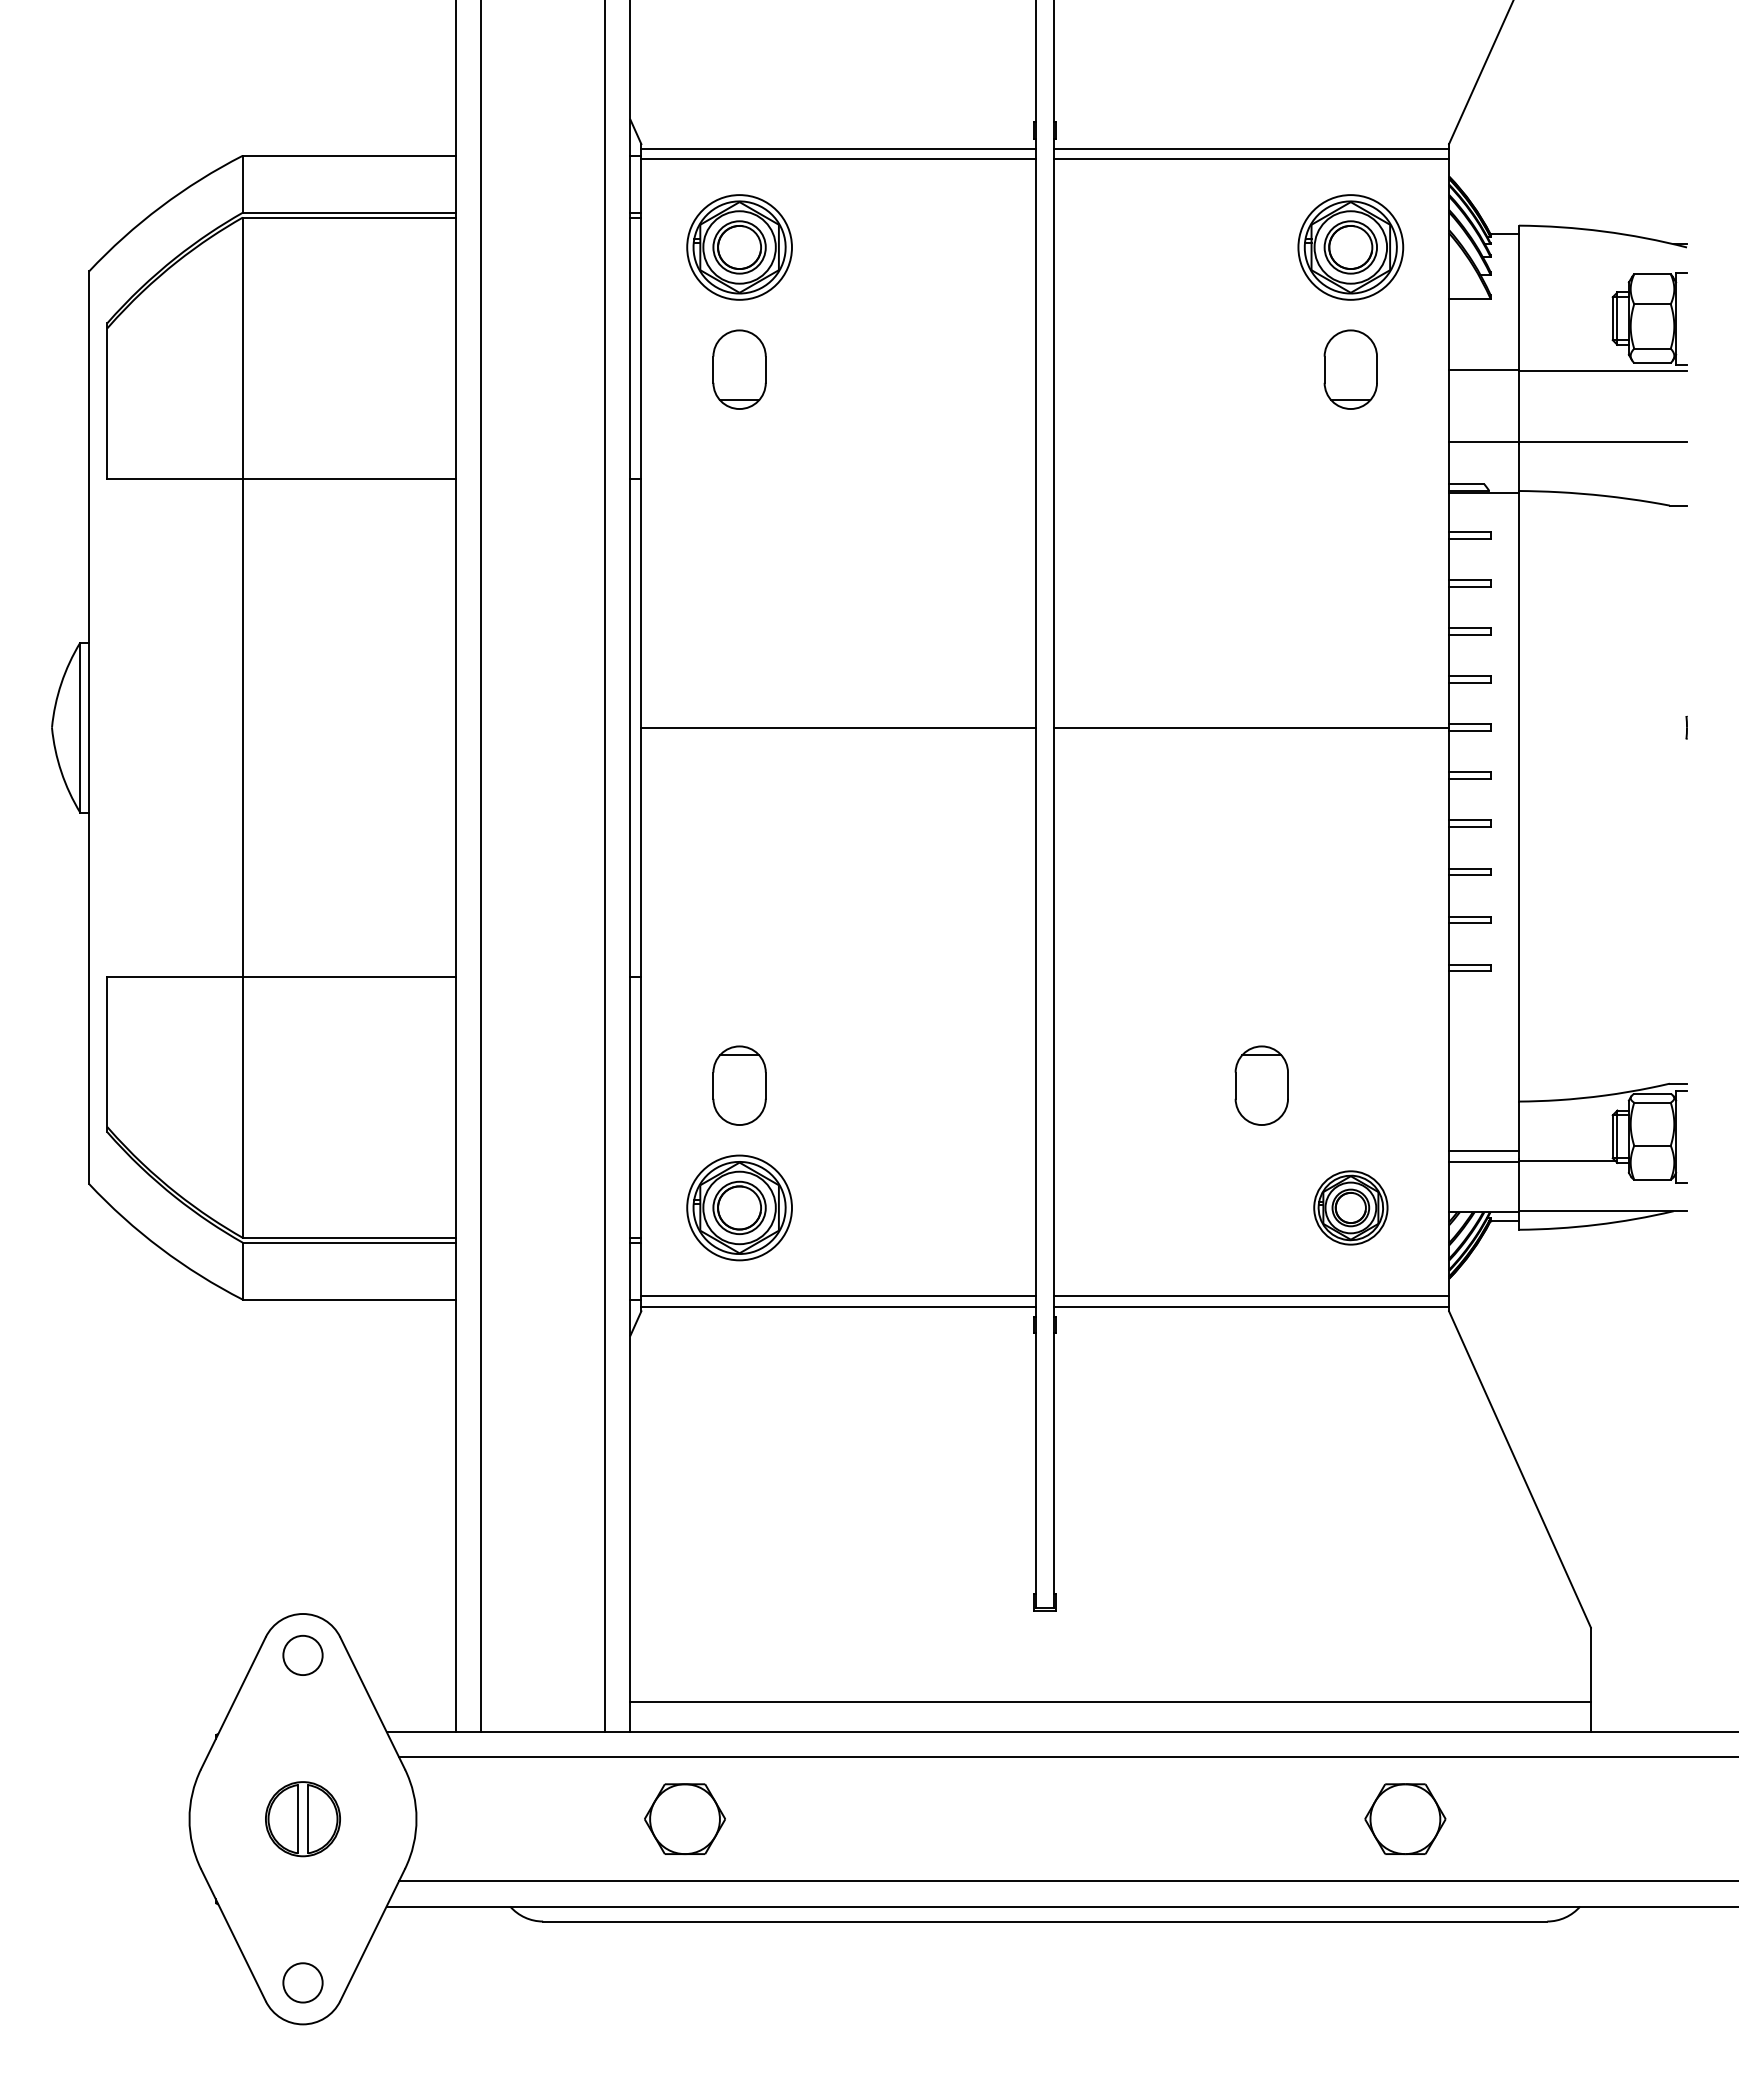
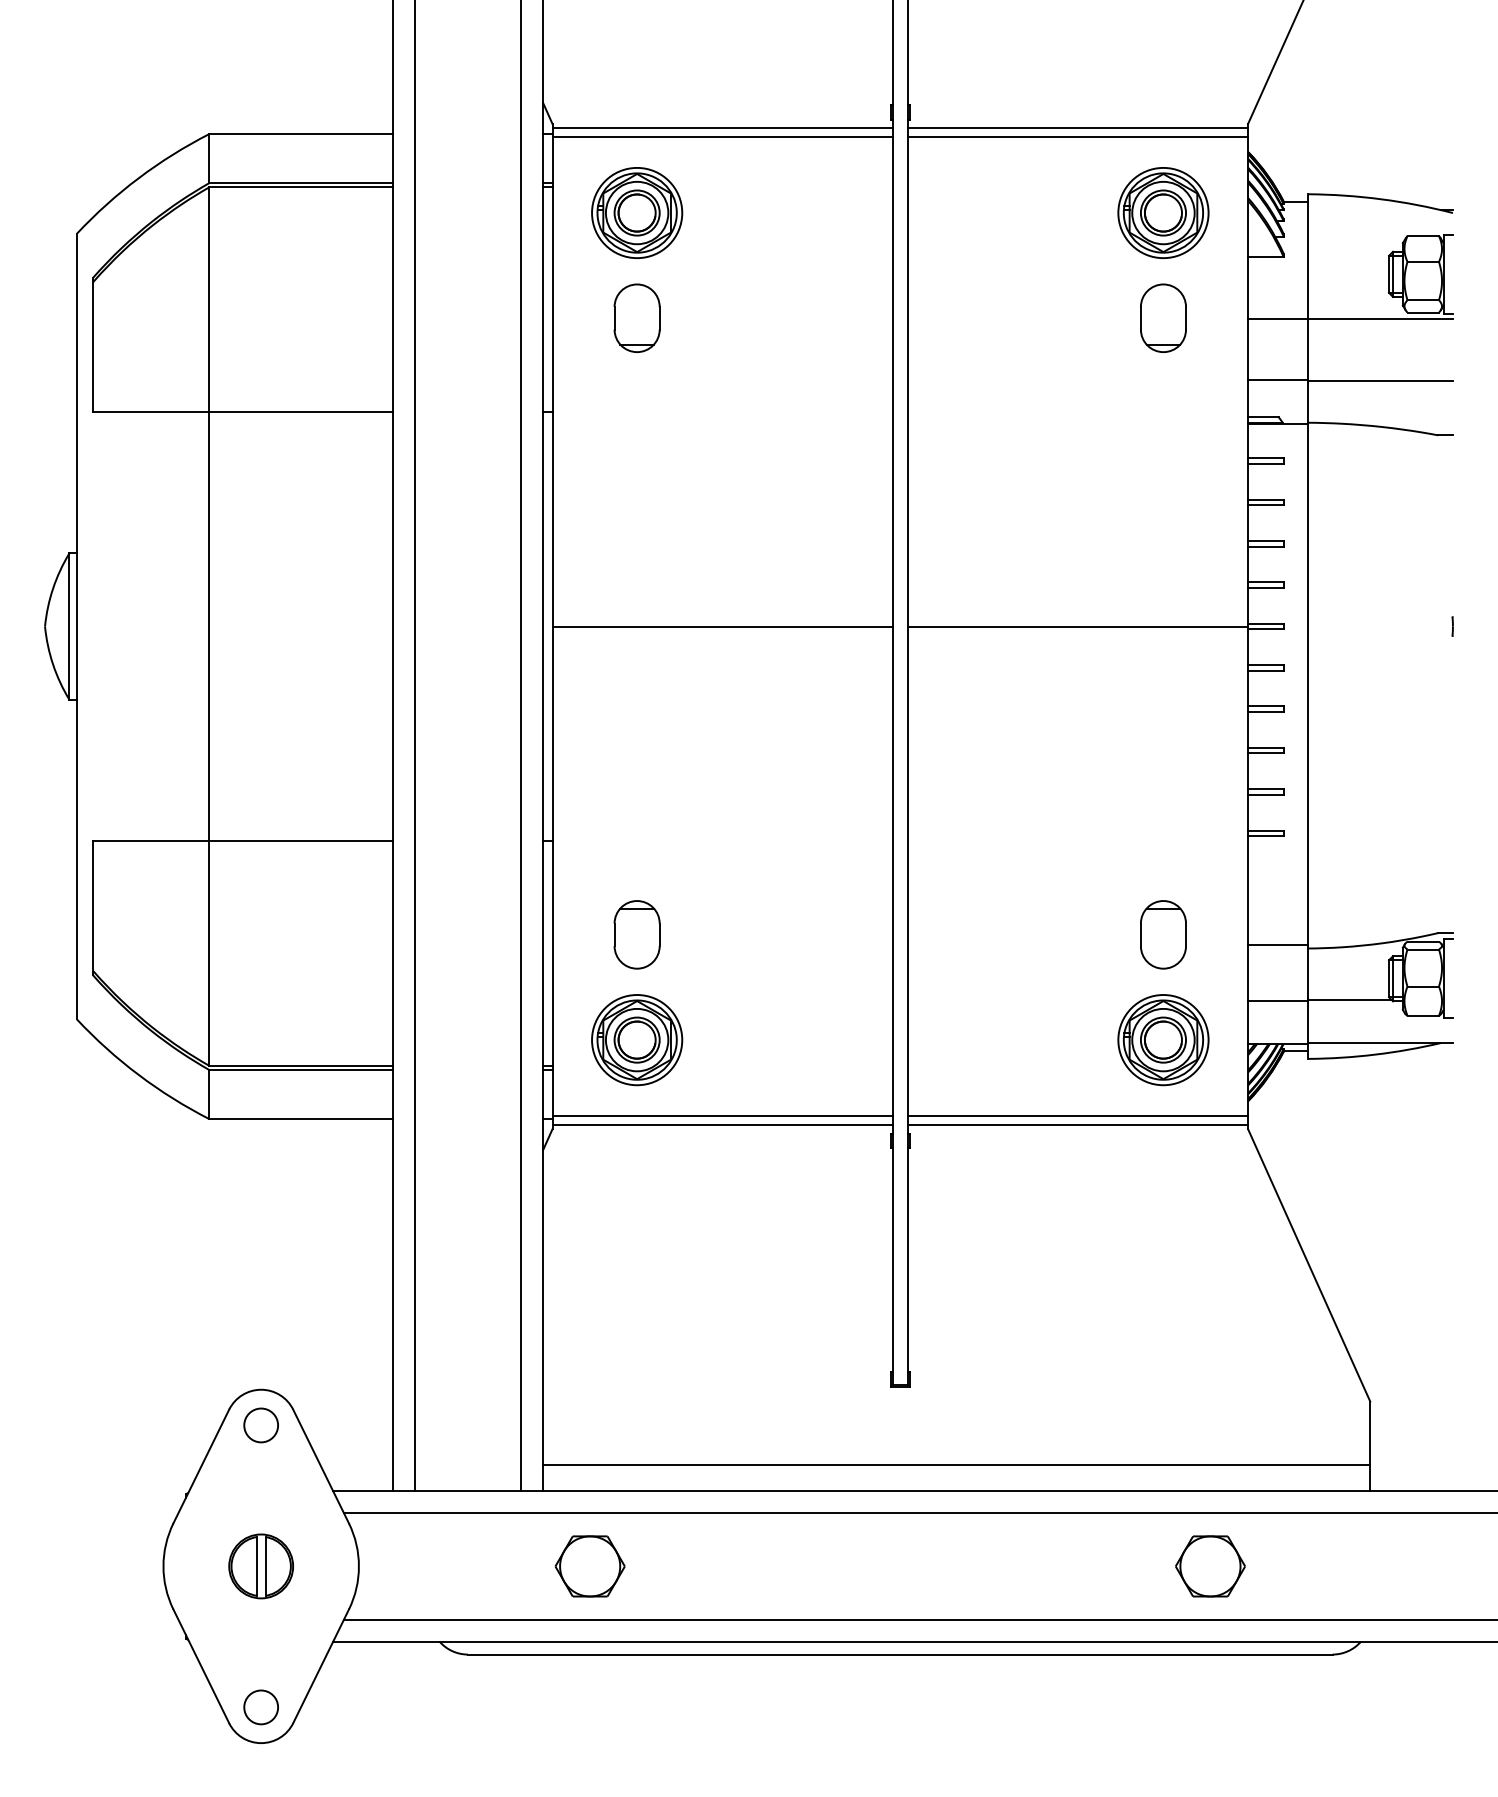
part: (1261, 1085) -> (1163, 934), moved
line: (1483, 1151) -> (1277, 944), moved
part: (1350, 1207) -> (1163, 1039), size x1.43

